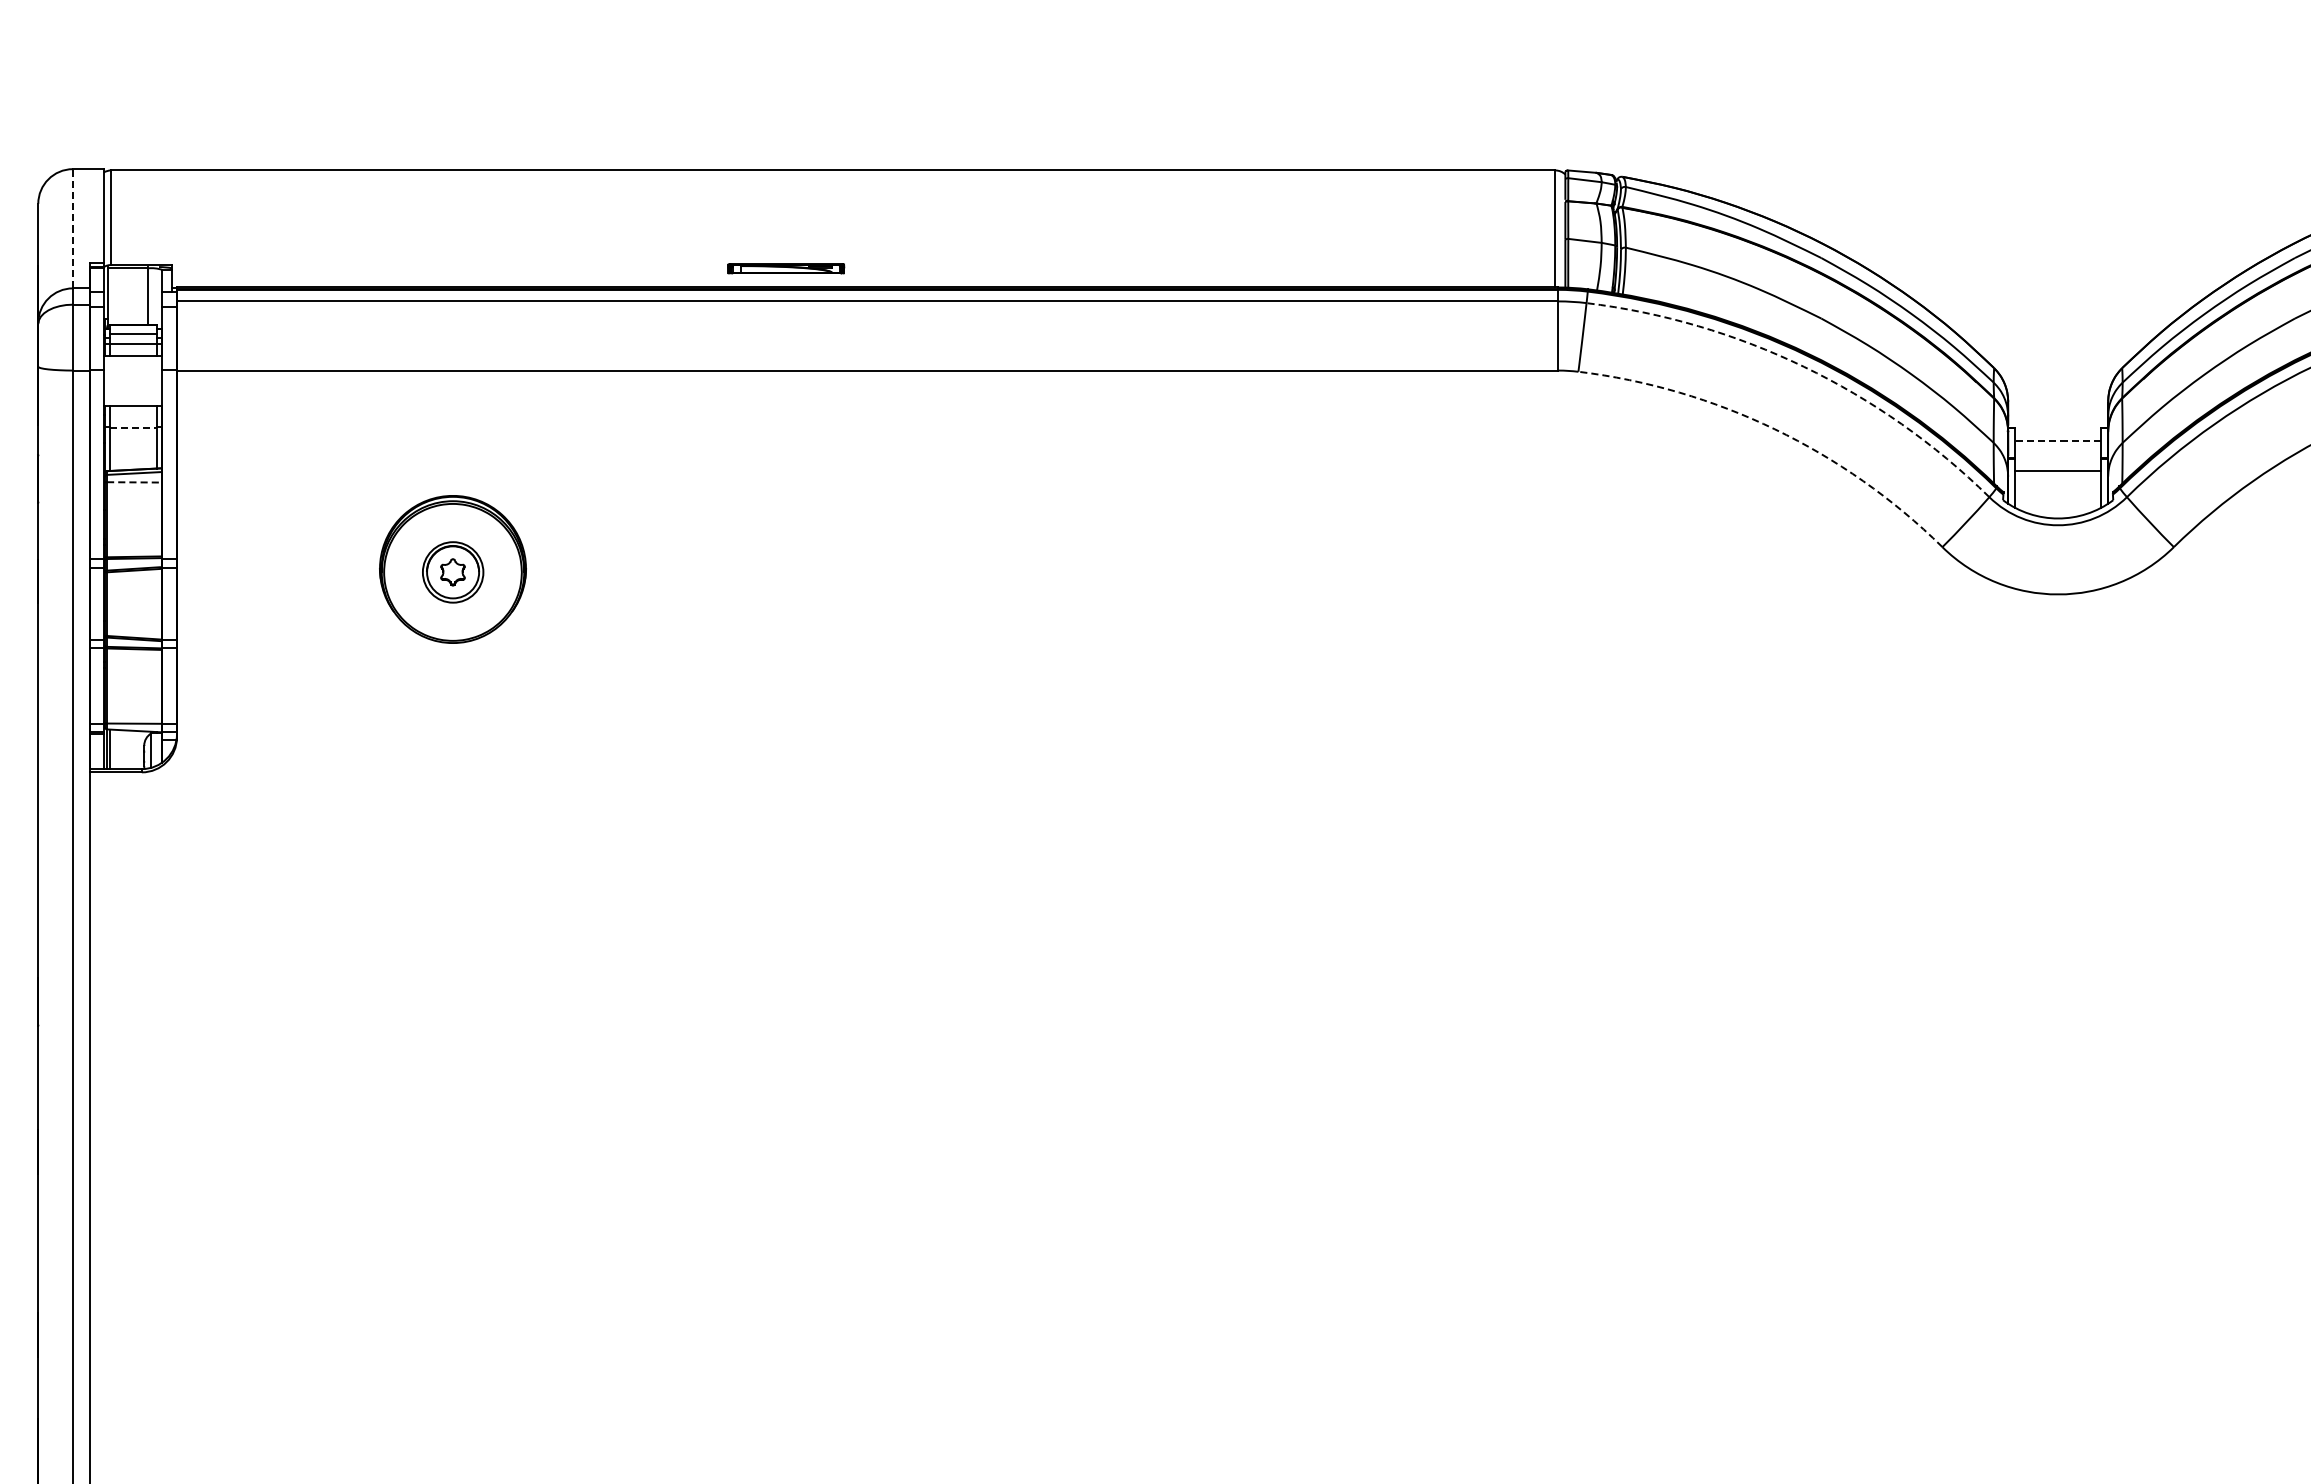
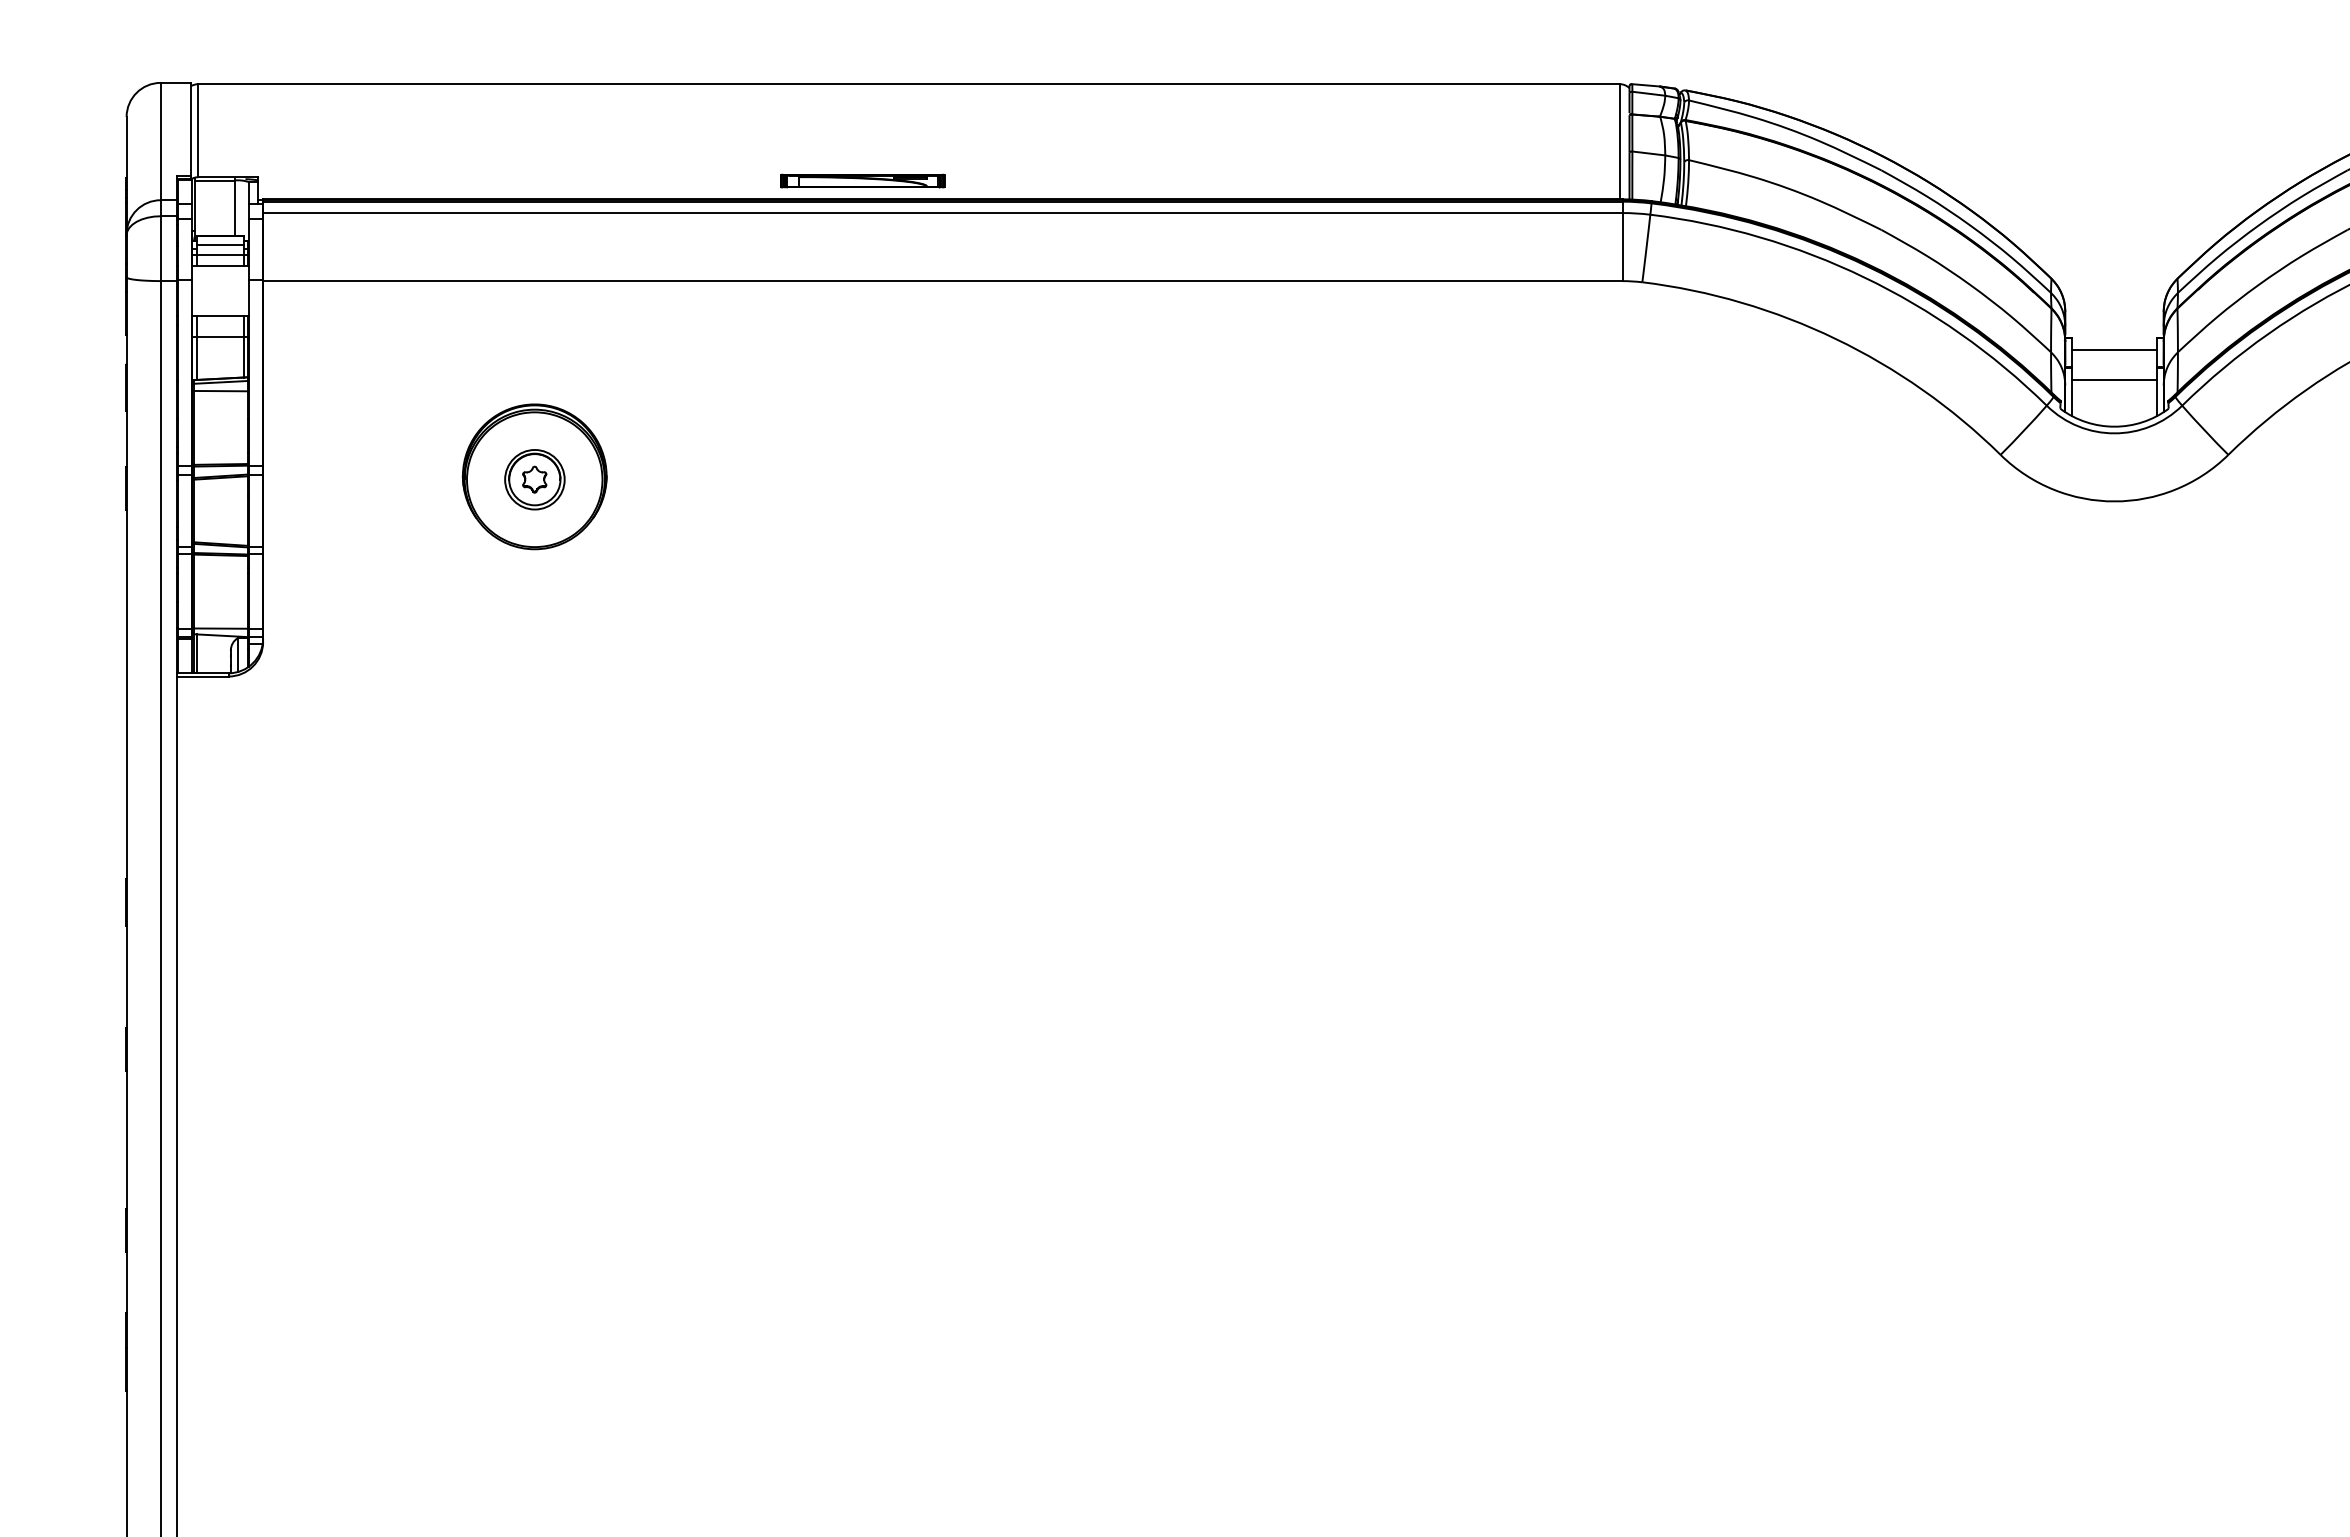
line: (72, 228) -> (160, 141), dashed -> solid
part: (786, 268) -> (862, 180), size x1.43
arc: (1804, 366) -> (1864, 277), dashed -> solid
line: (133, 427) -> (220, 337), dashed -> solid
arc: (1774, 428) -> (1835, 338), dashed -> solid
line: (2058, 441) -> (2114, 350), dashed -> solid
line: (134, 482) -> (221, 391), dashed -> solid

